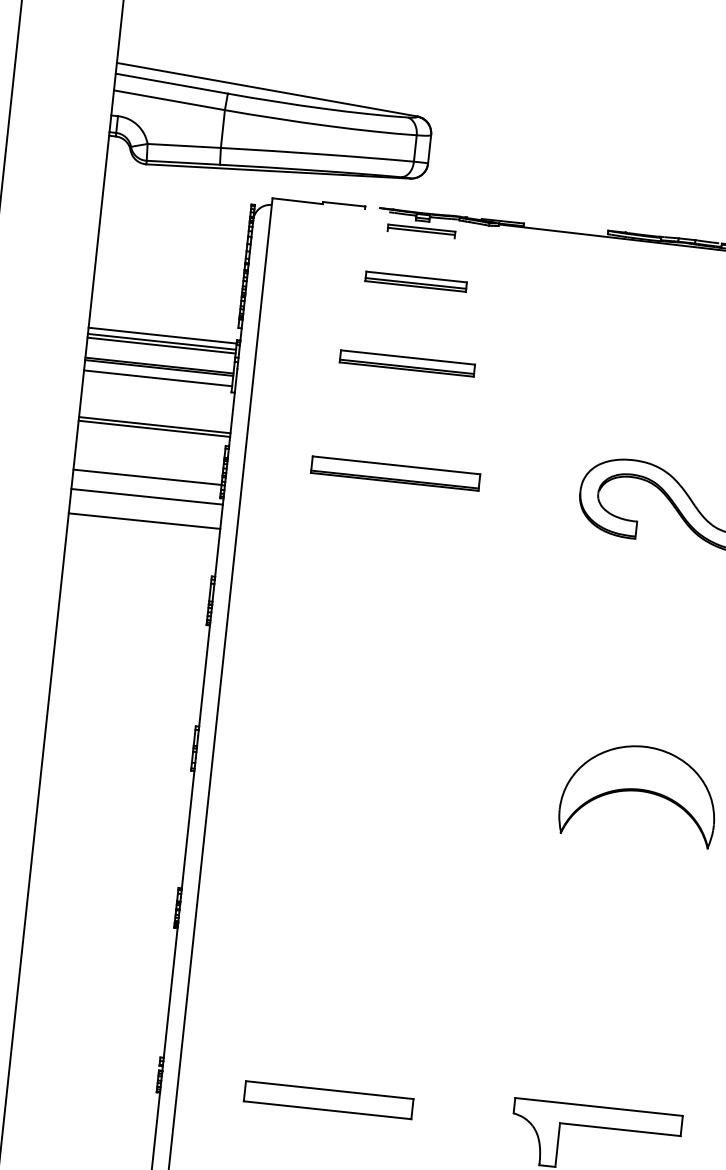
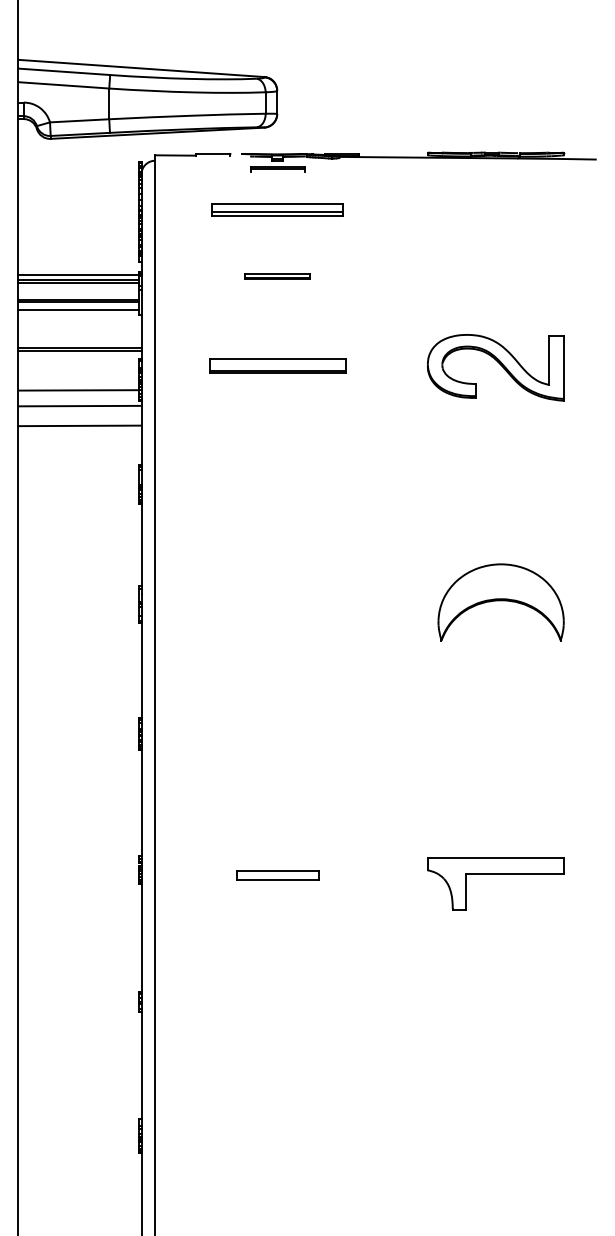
part: (415, 281) -> (277, 209), size x1.6
part: (407, 363) -> (277, 276), size x0.6
part: (328, 1099) -> (277, 875), size x0.6

